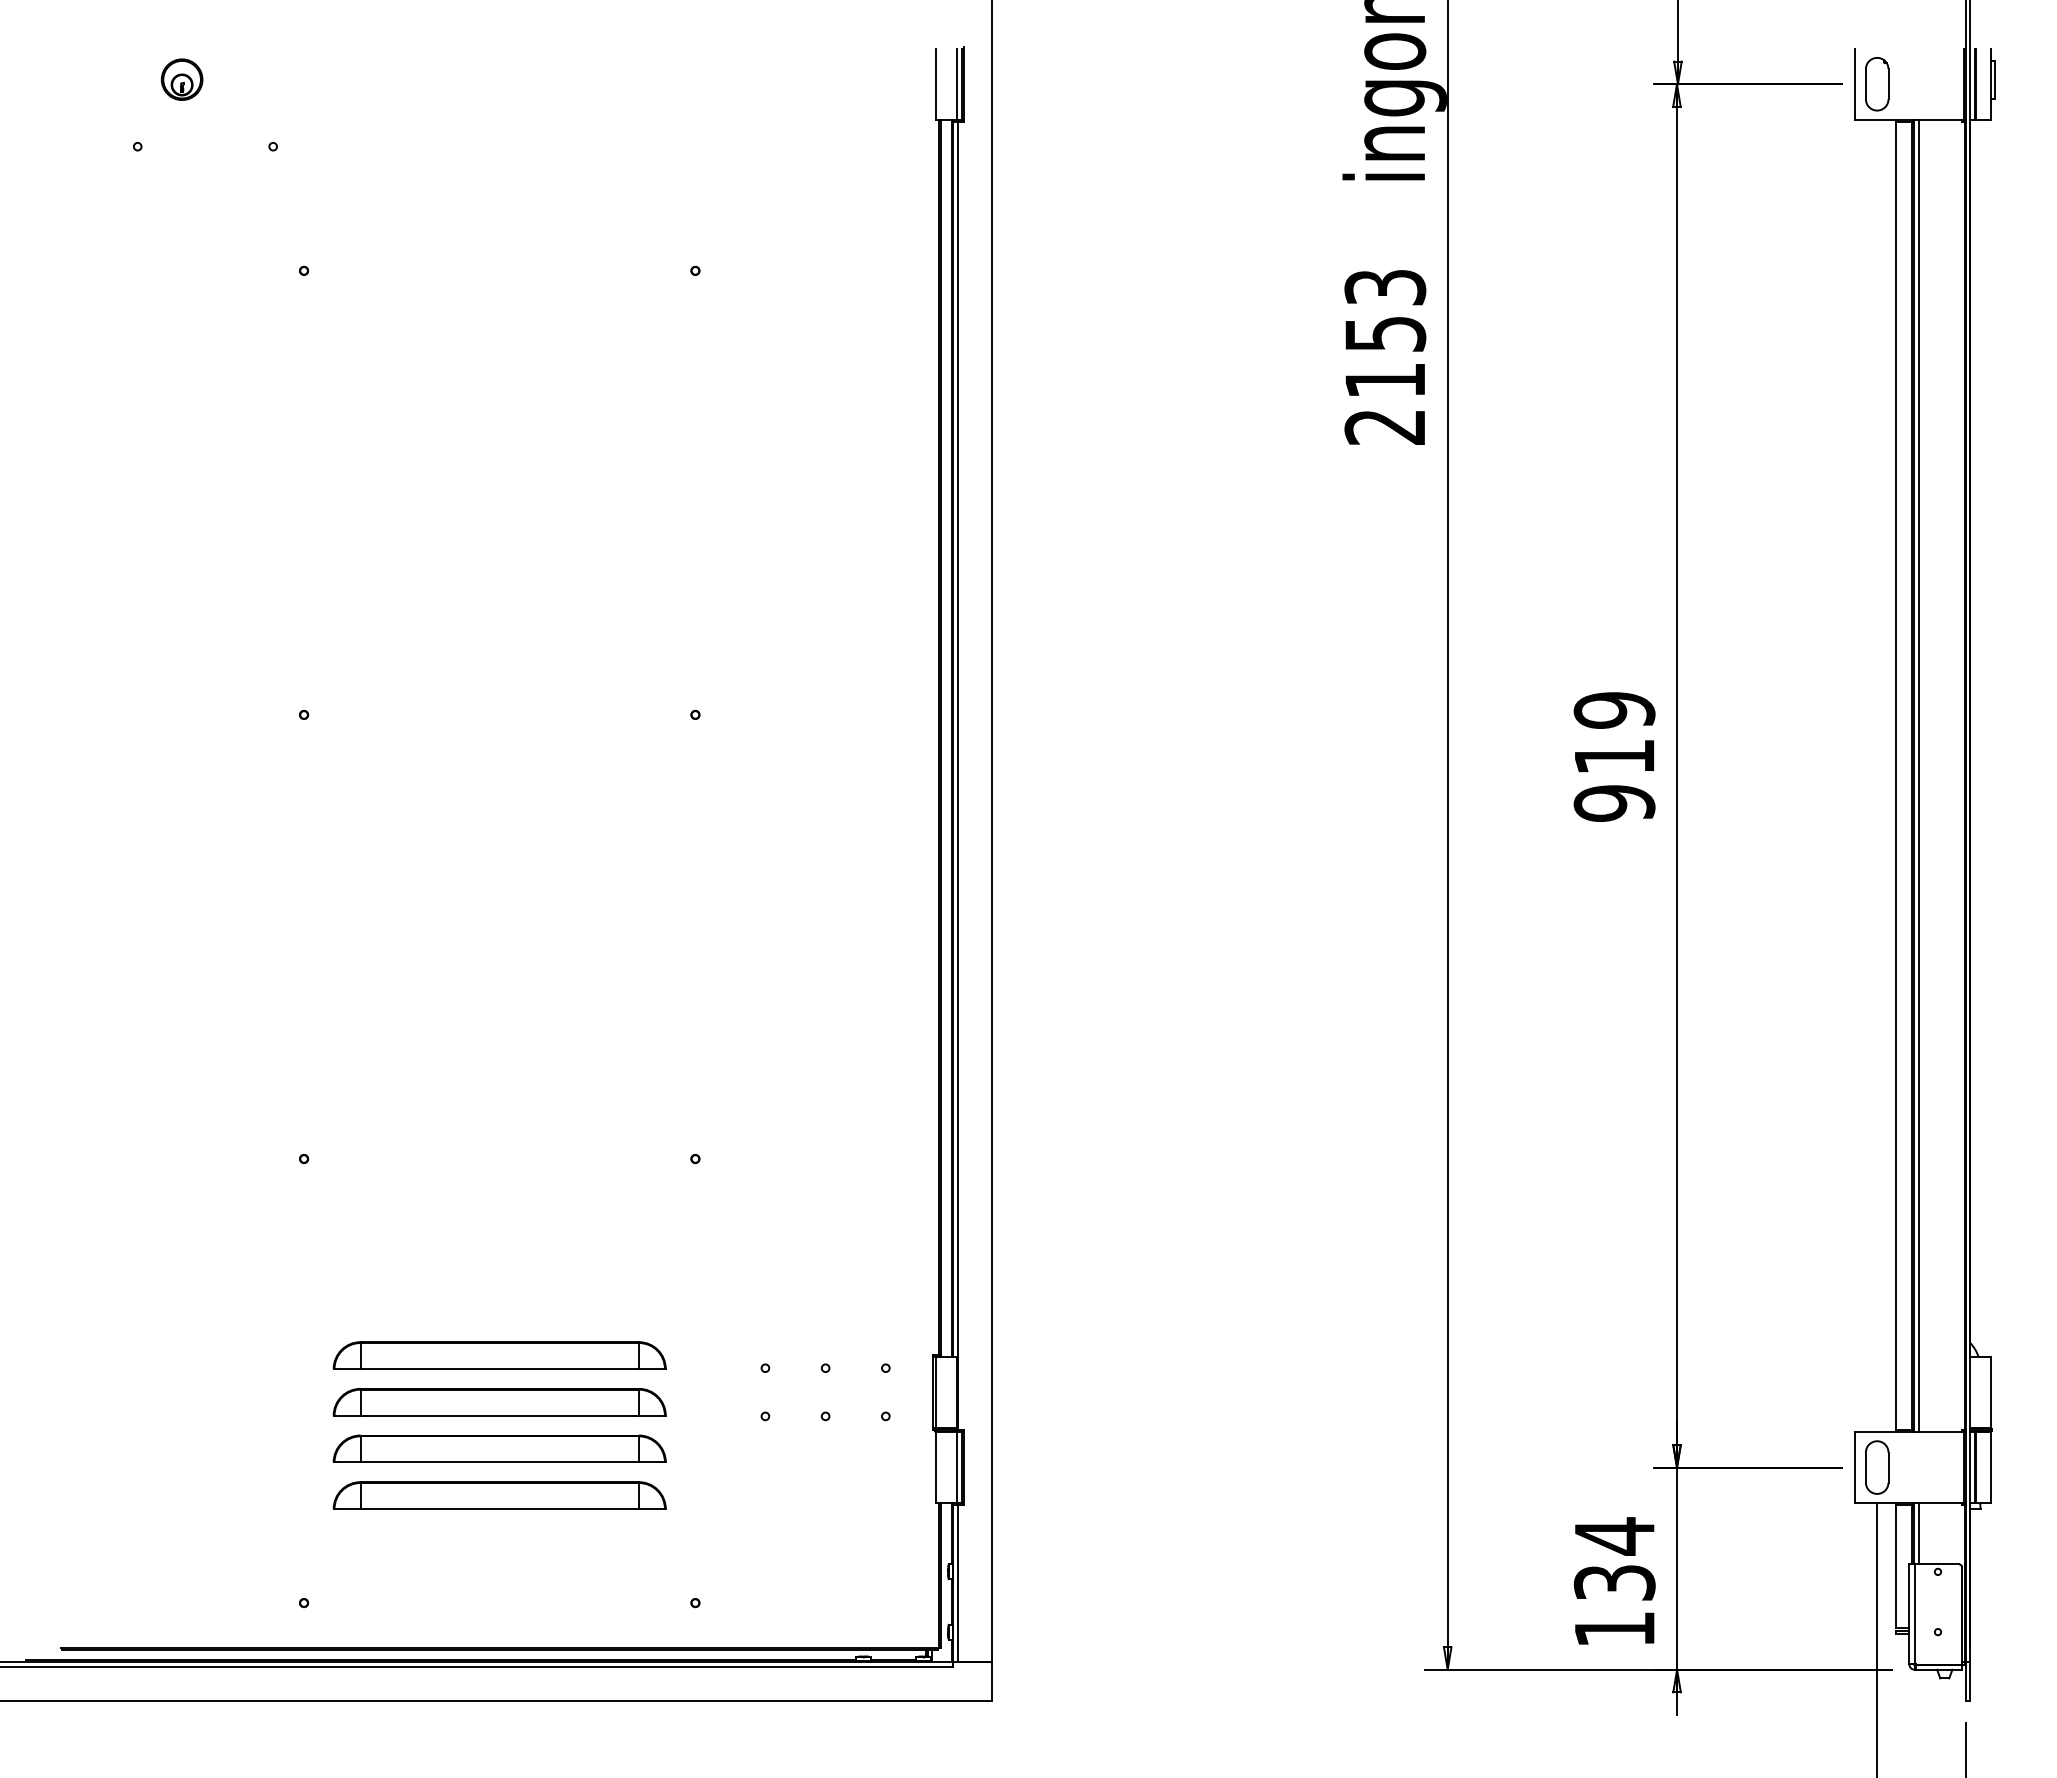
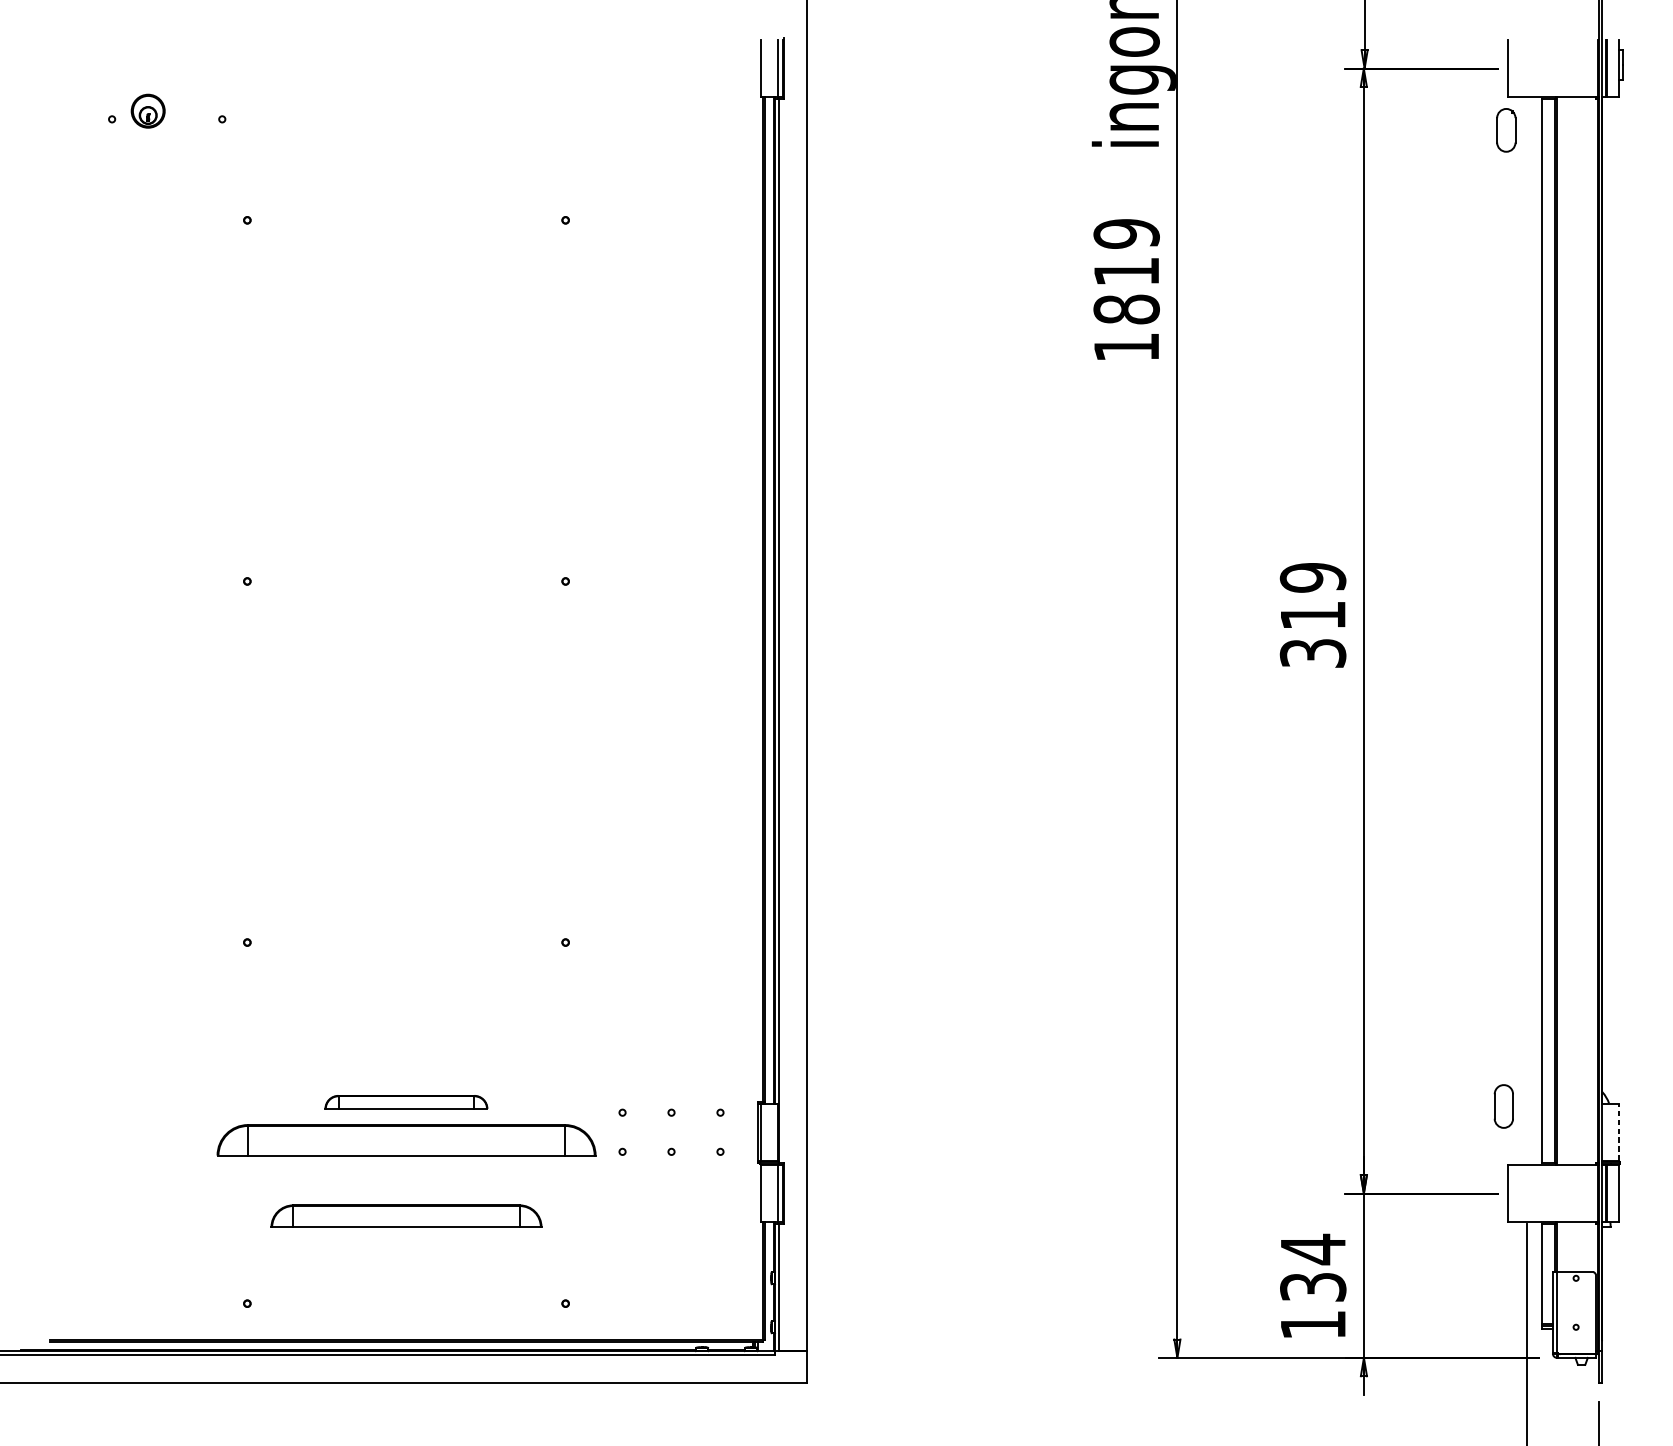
part: (181, 79) -> (147, 111), moved
part: (1877, 84) -> (1506, 130), moved
text: (1385, 356) -> (1126, 289), 2153 -> 1819
line: (1918, 775) -> (1560, 630), removed
text: (1614, 803) -> (1313, 653), 919 -> 319
part: (499, 1355) -> (406, 1102), size x0.6
line: (1990, 1391) -> (1618, 1131), solid -> dashed
part: (499, 1402) -> (406, 1140), size x1.4
part: (499, 1448) -> (406, 1177), removed
part: (1877, 1467) -> (1504, 1106), moved
line: (1918, 1533) -> (1560, 1247), removed

